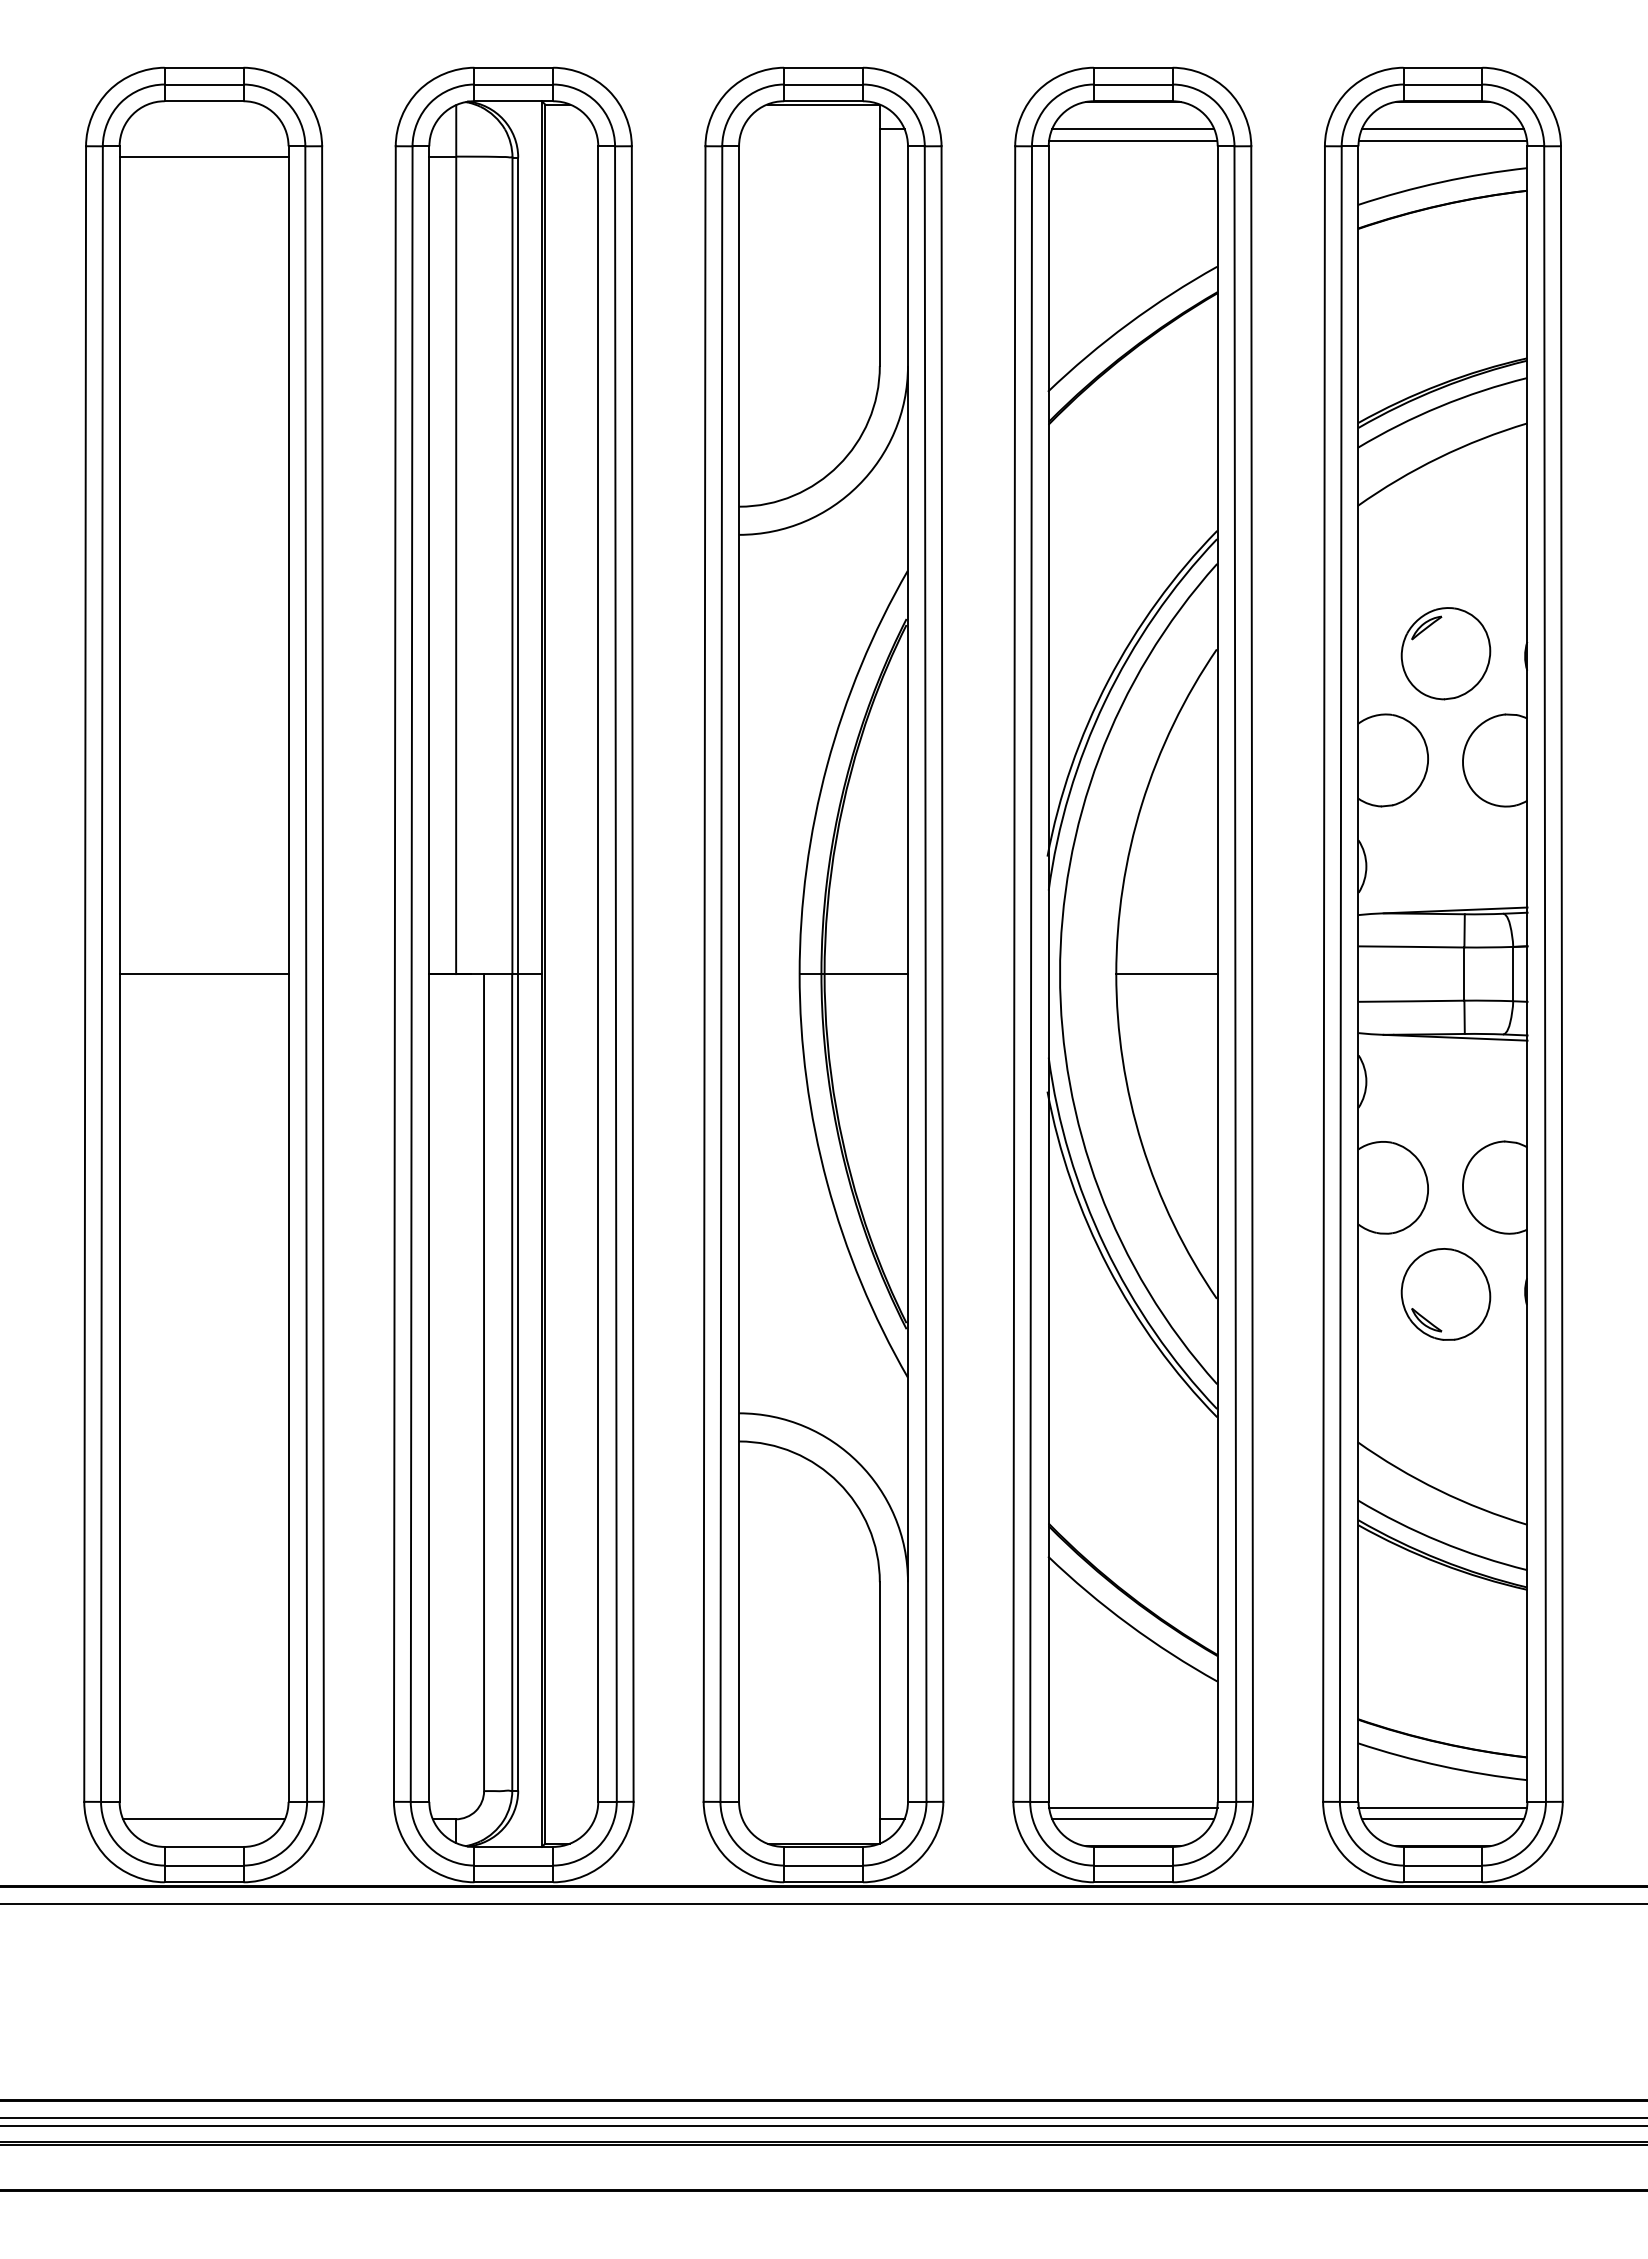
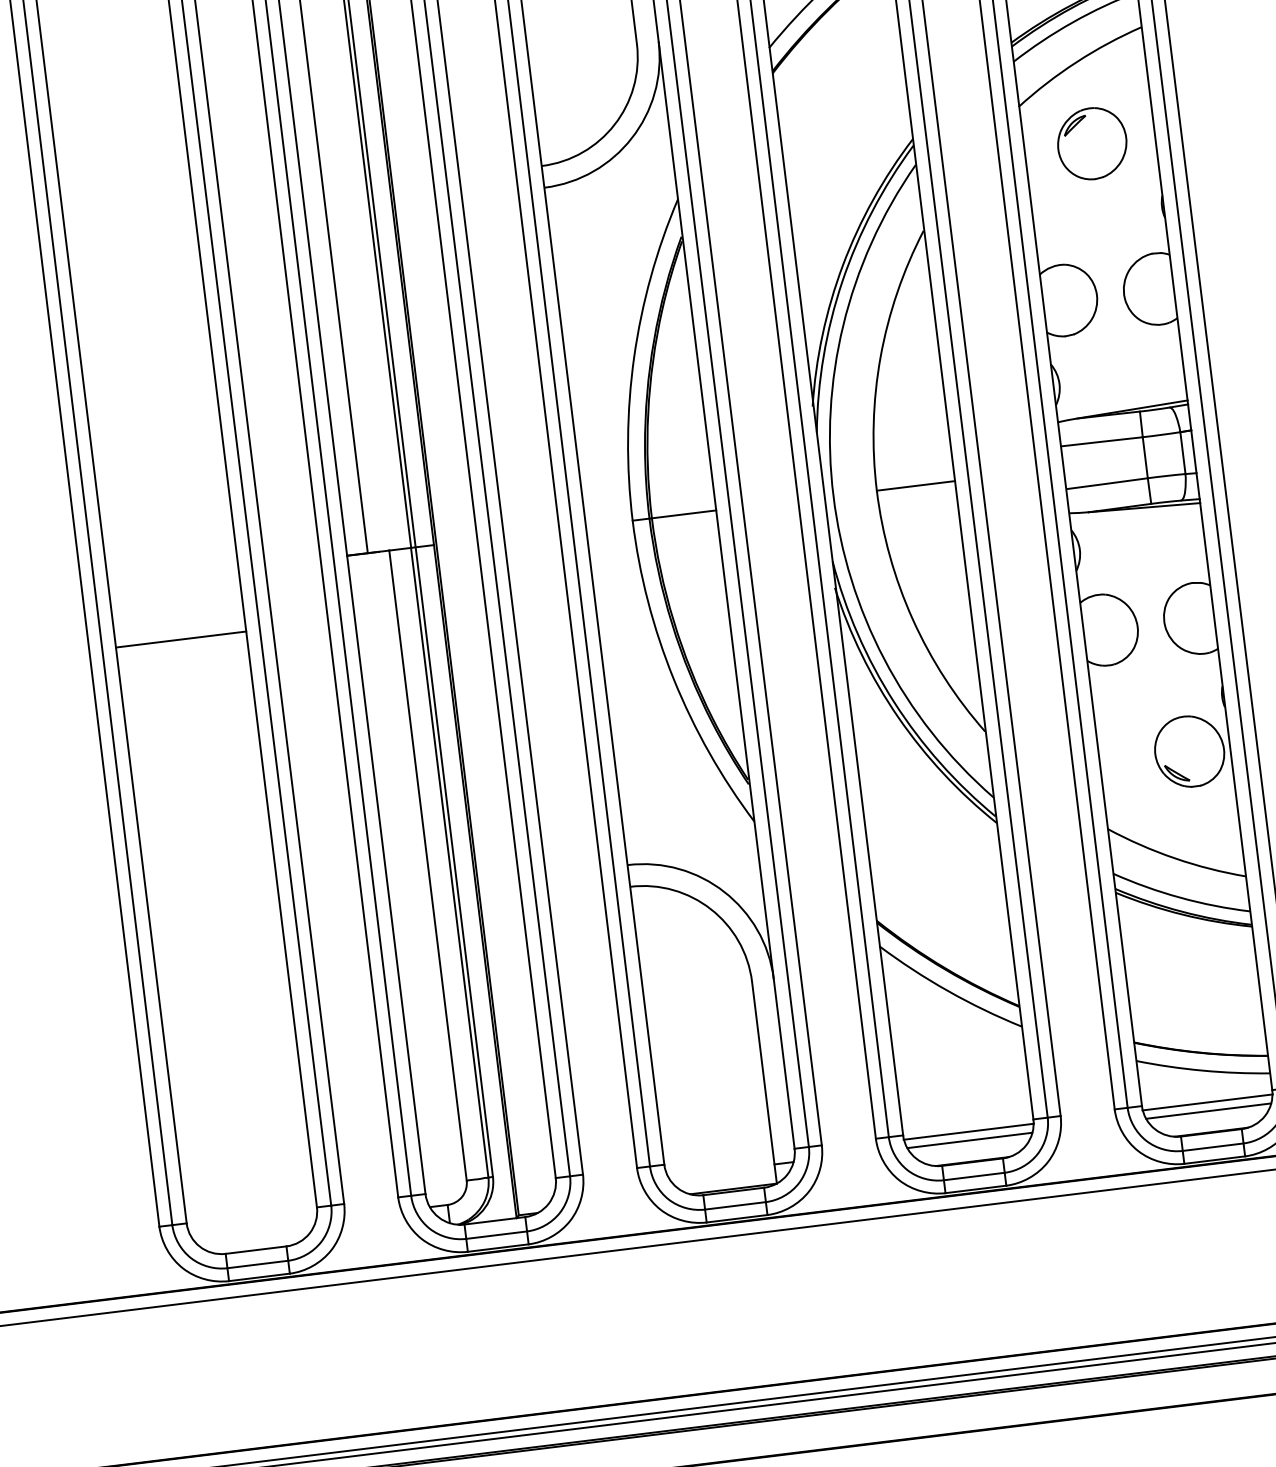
part: (1445, 653) -> (1091, 143), moved
line: (203, 974) -> (180, 639), moved
part: (1445, 1294) -> (1189, 751), moved
line: (203, 1819) -> (253, 1229), removed

